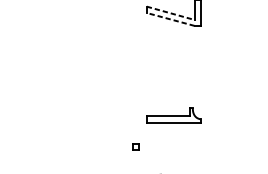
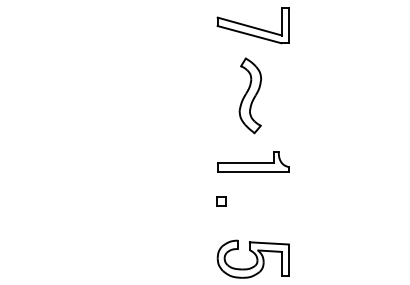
line: (171, 13) -> (250, 26), dashed -> solid
line: (170, 19) -> (249, 34), dashed -> solid
part: (170, 65) -> (249, 95), added
part: (136, 146) -> (221, 201), moved

